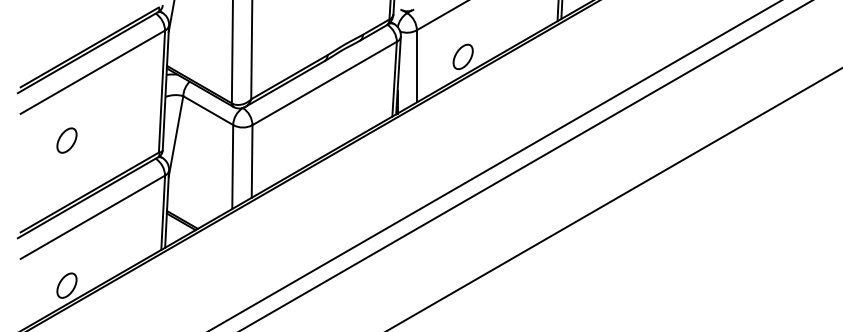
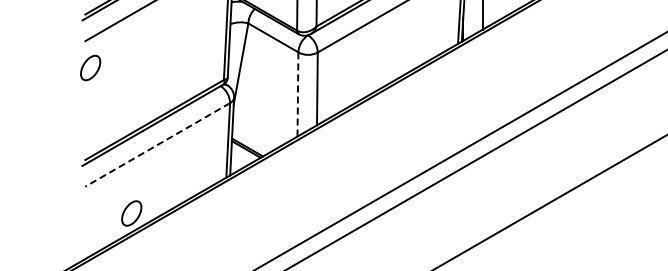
part: (66, 140) -> (90, 67), moved
line: (232, 167) -> (297, 94), solid -> dashed
line: (92, 217) -> (157, 145), solid -> dashed

